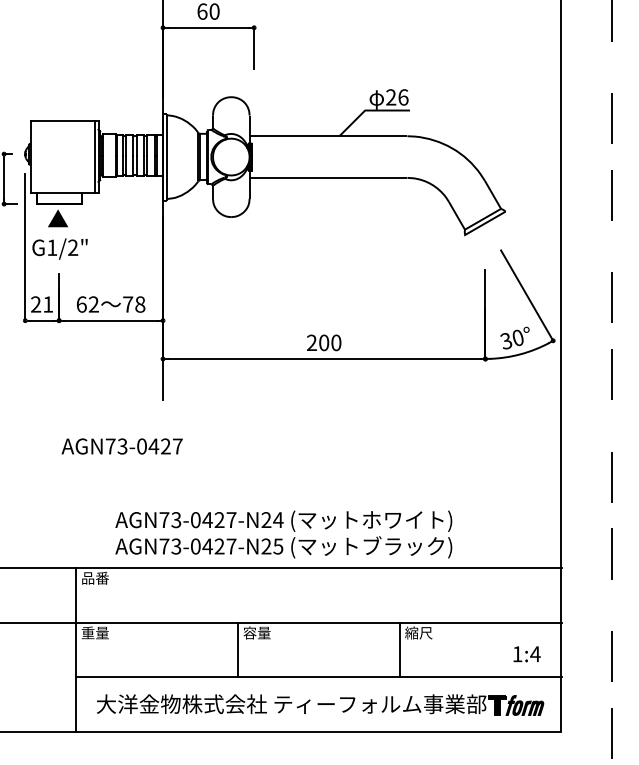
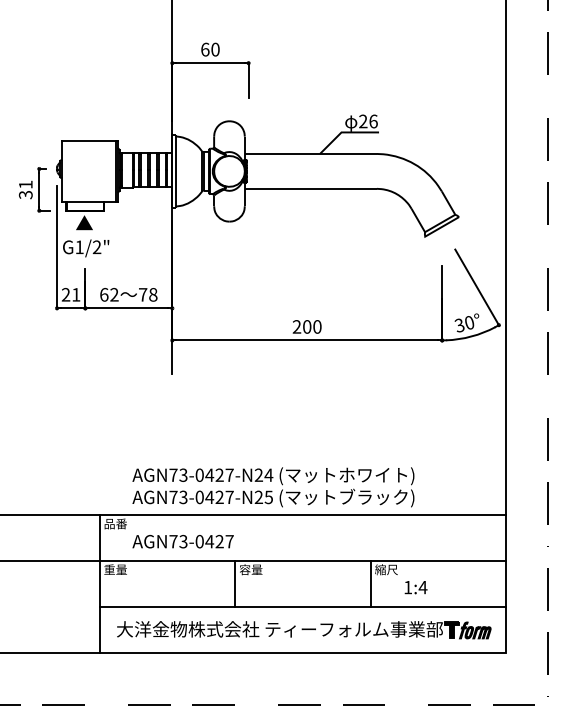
text: (121, 446) -> (182, 541), moved
text: (526, 654) -> (415, 587), moved

